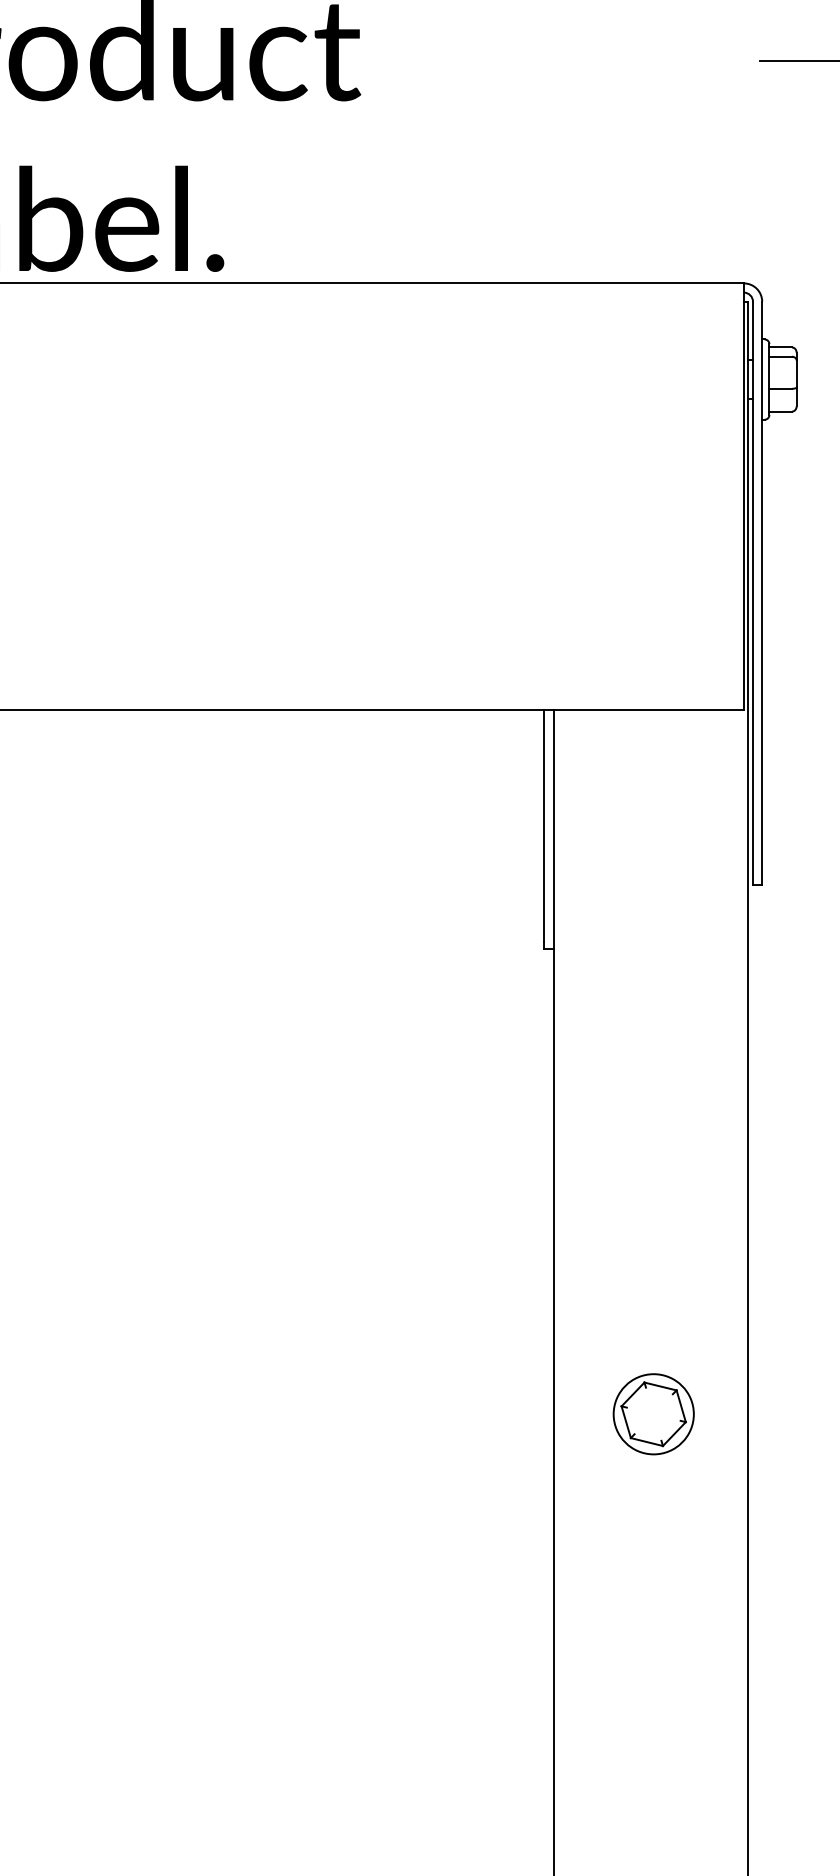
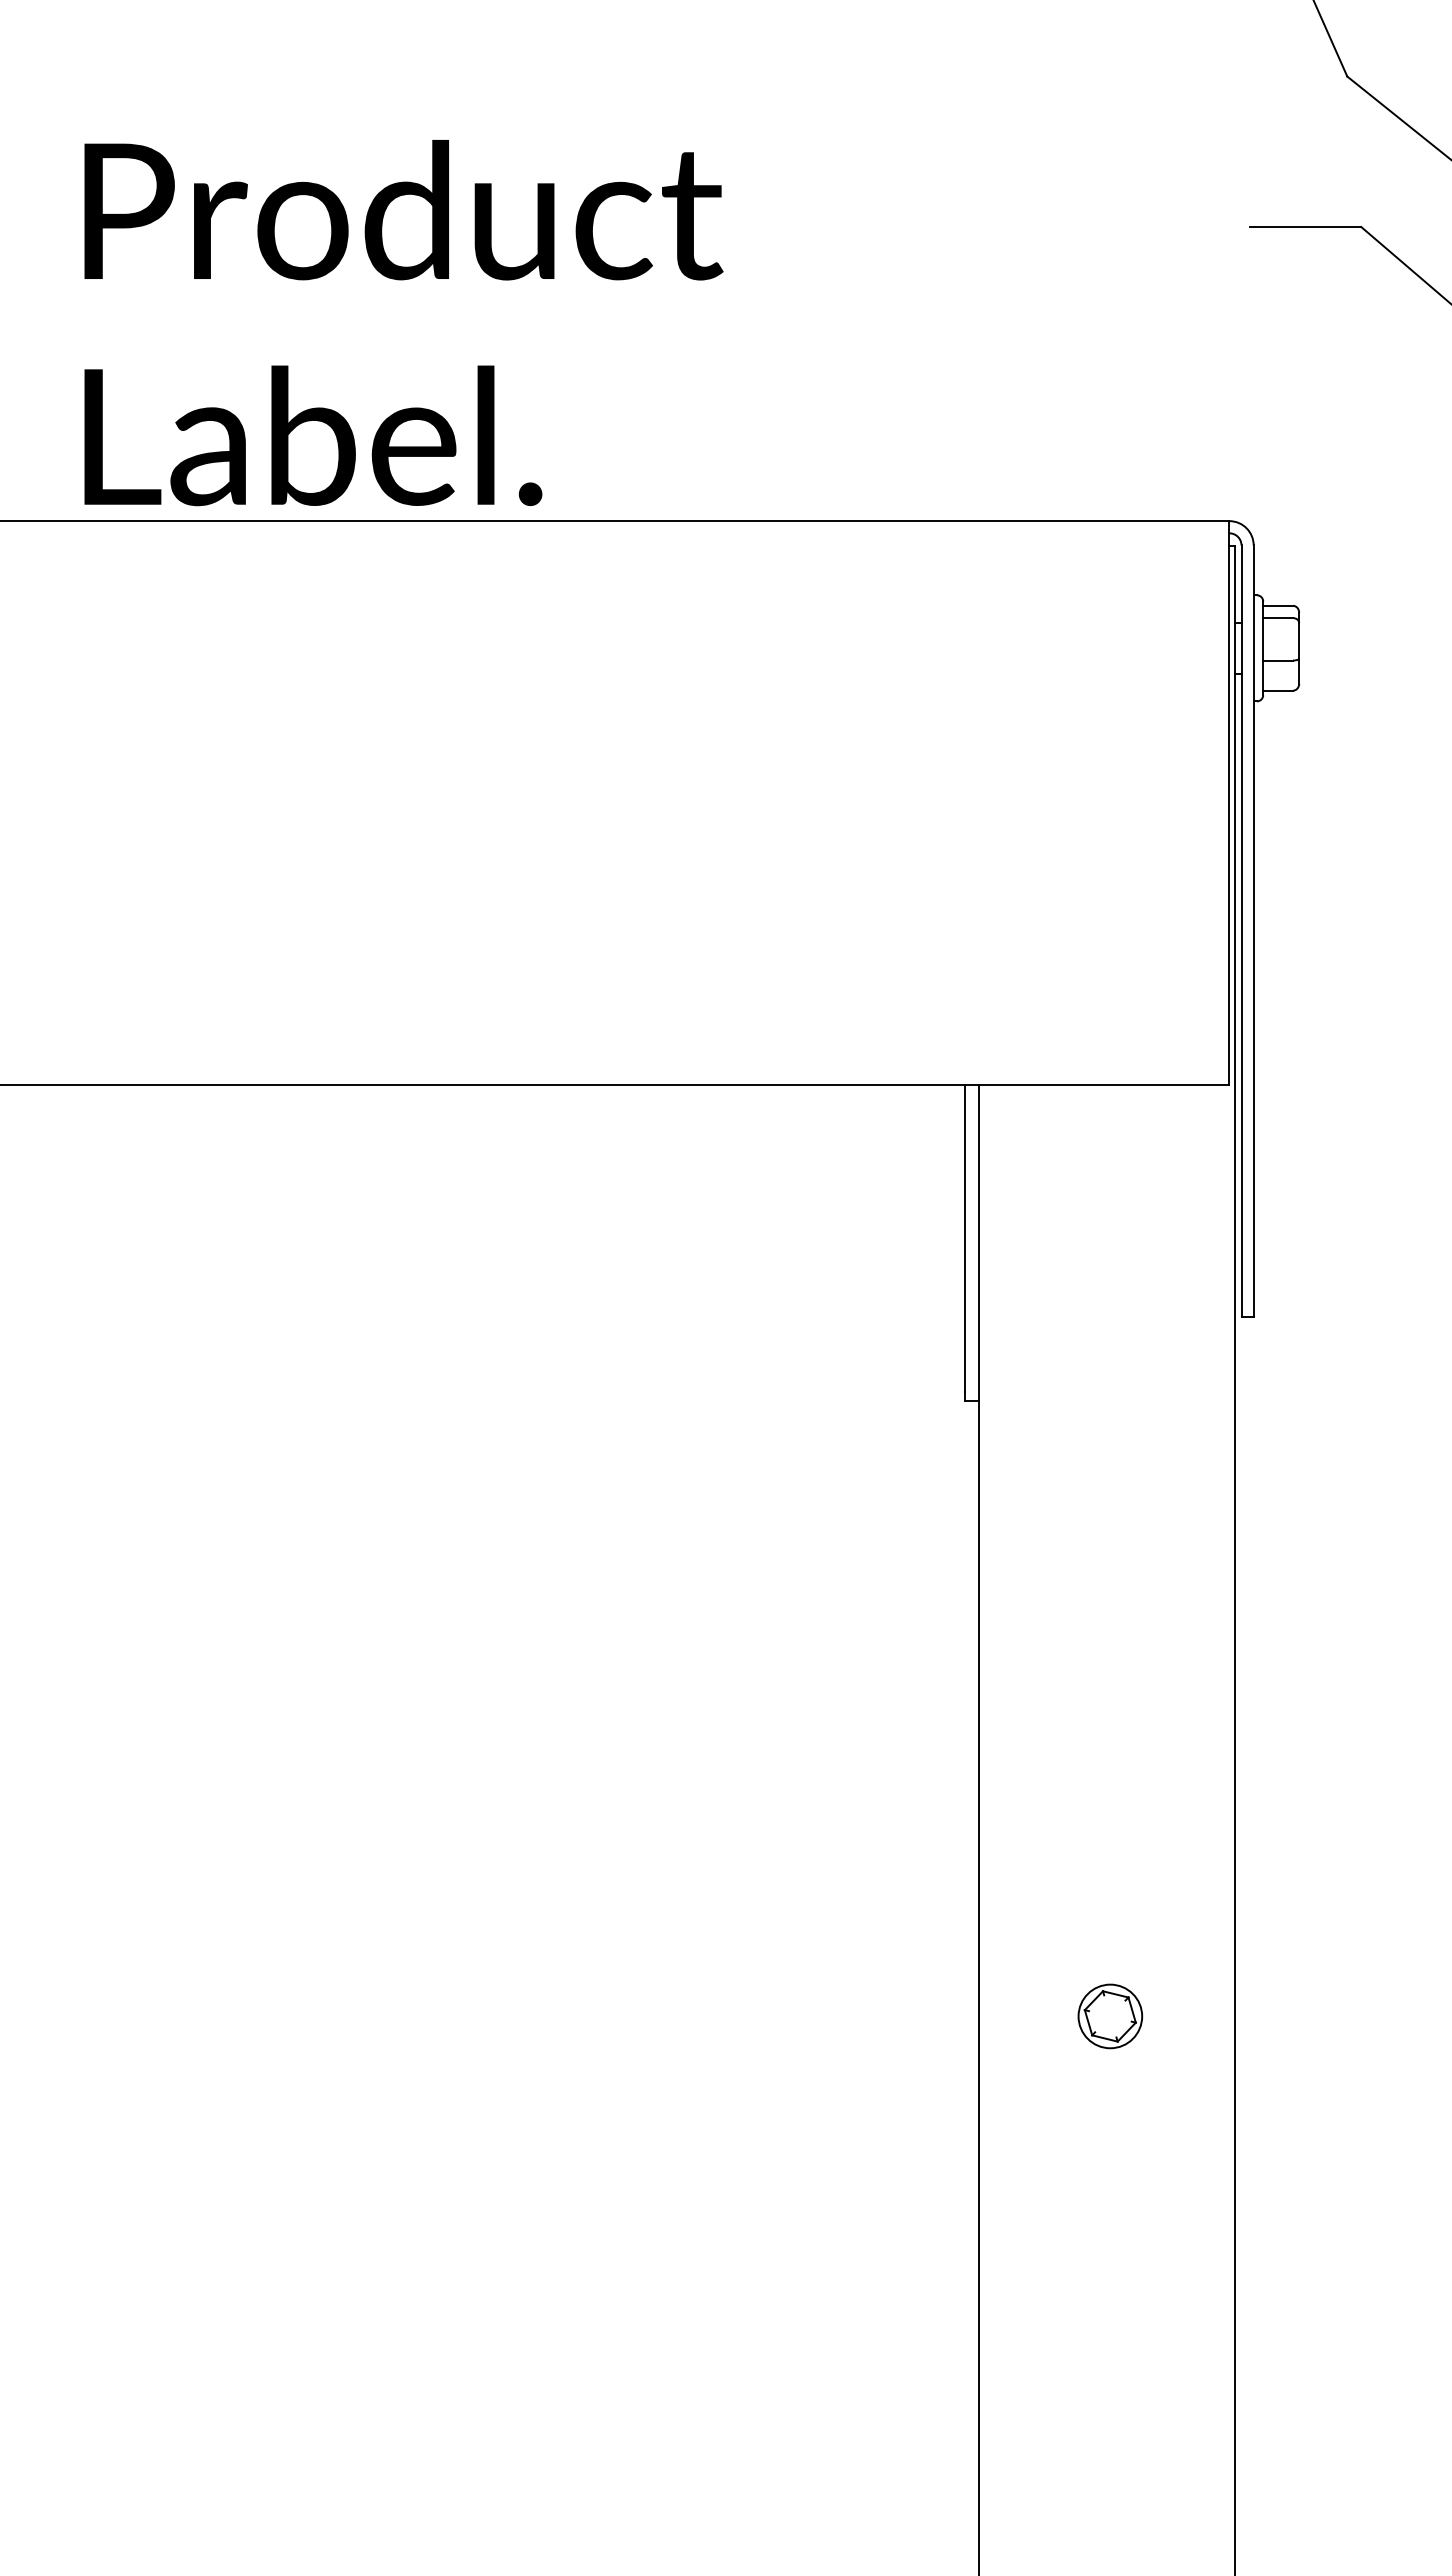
part: (653, 1414) -> (1110, 2016), size x0.6

